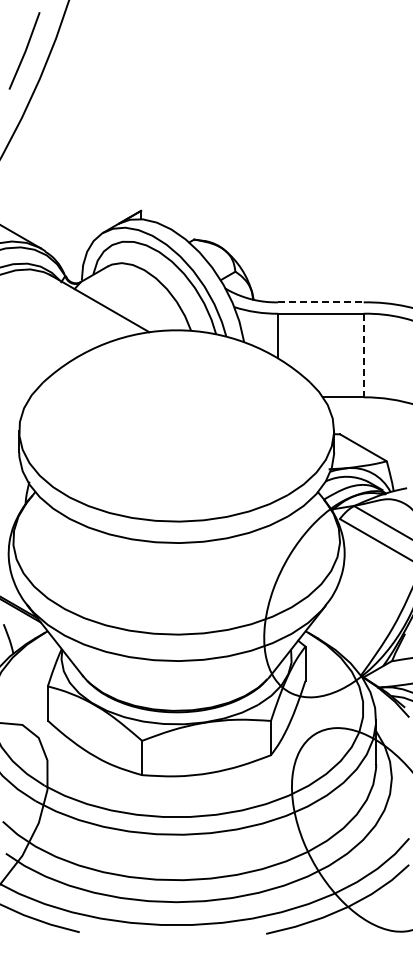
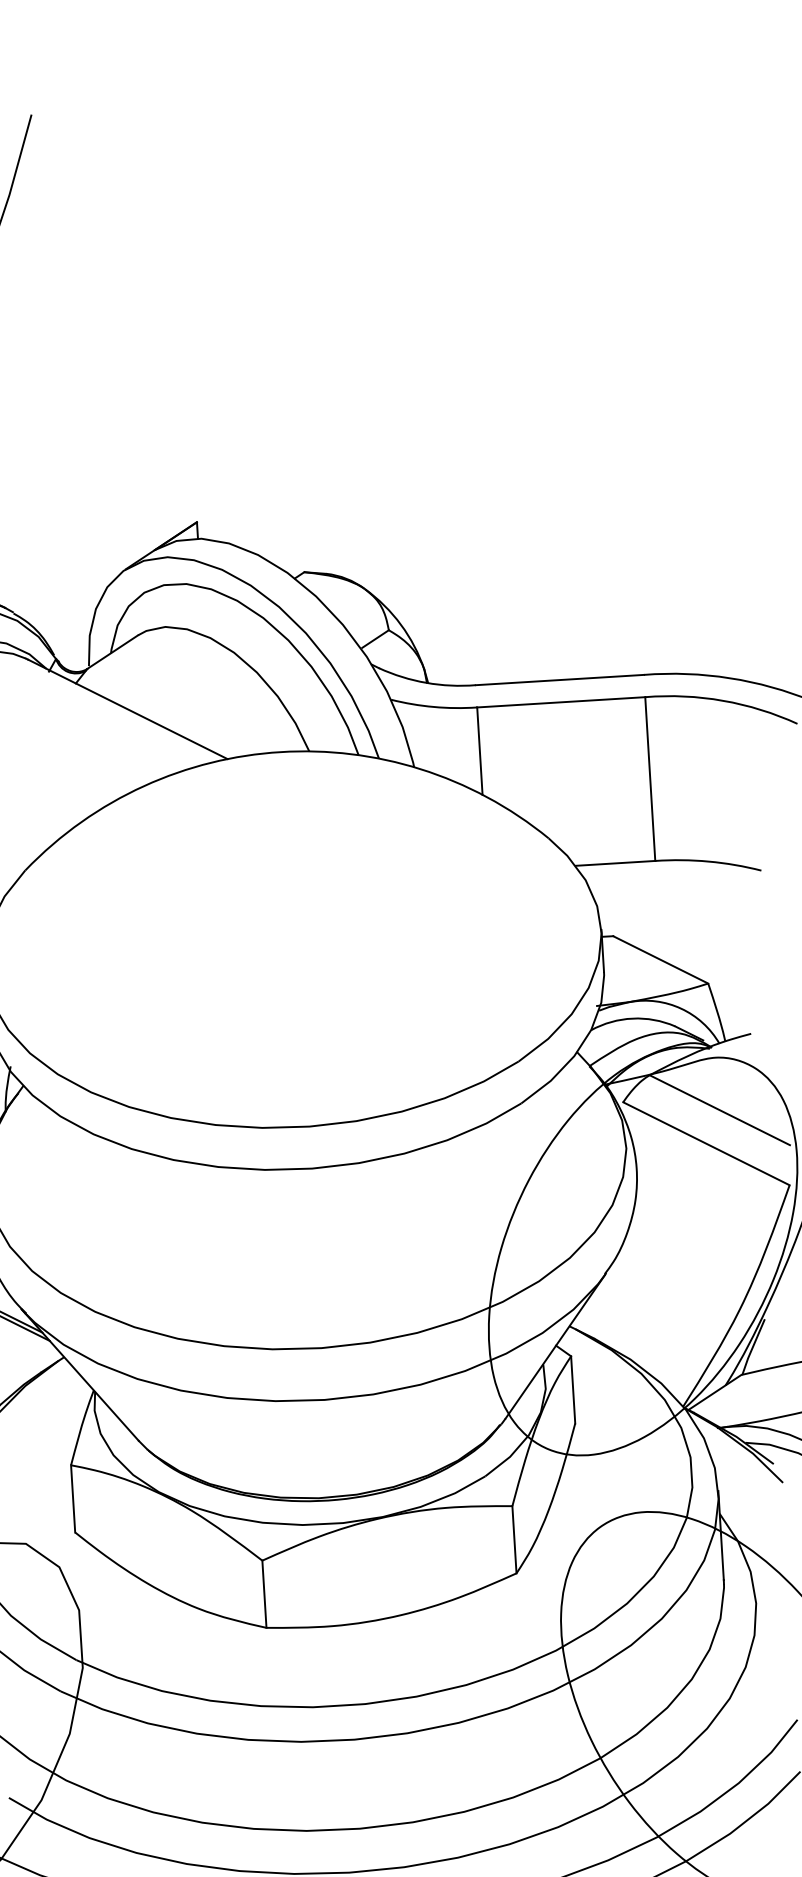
line: (320, 302) -> (559, 680), dashed -> solid
line: (363, 355) -> (649, 779), dashed -> solid

